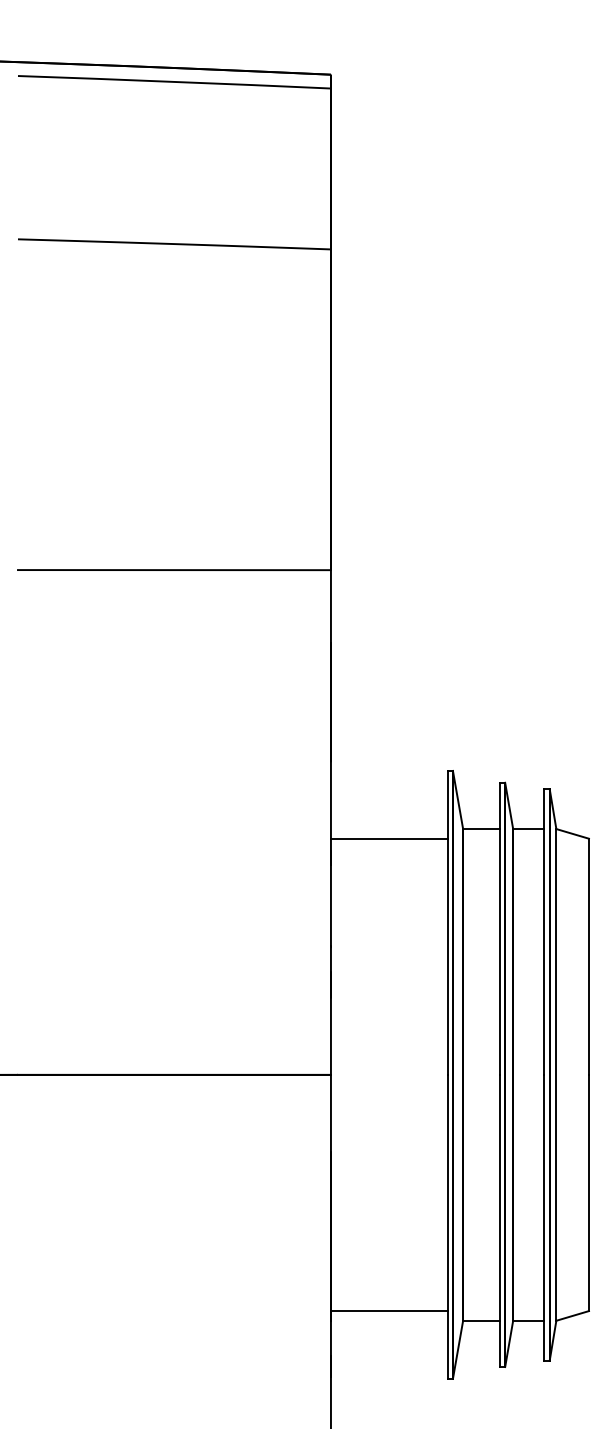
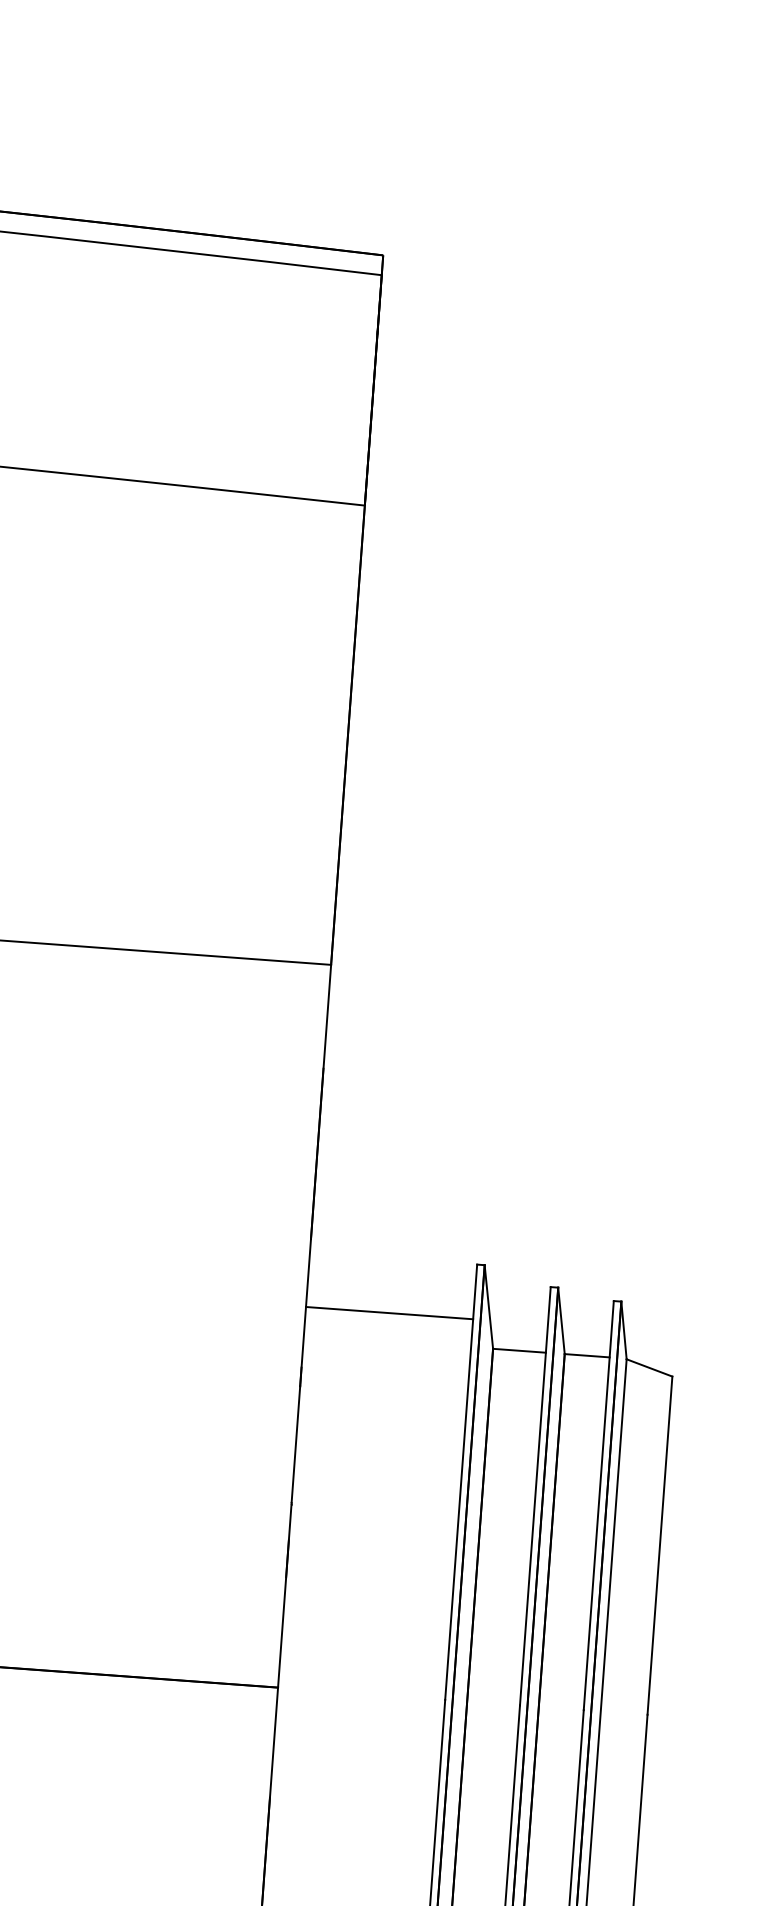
line: (388, 839) -> (388, 1313), moved

